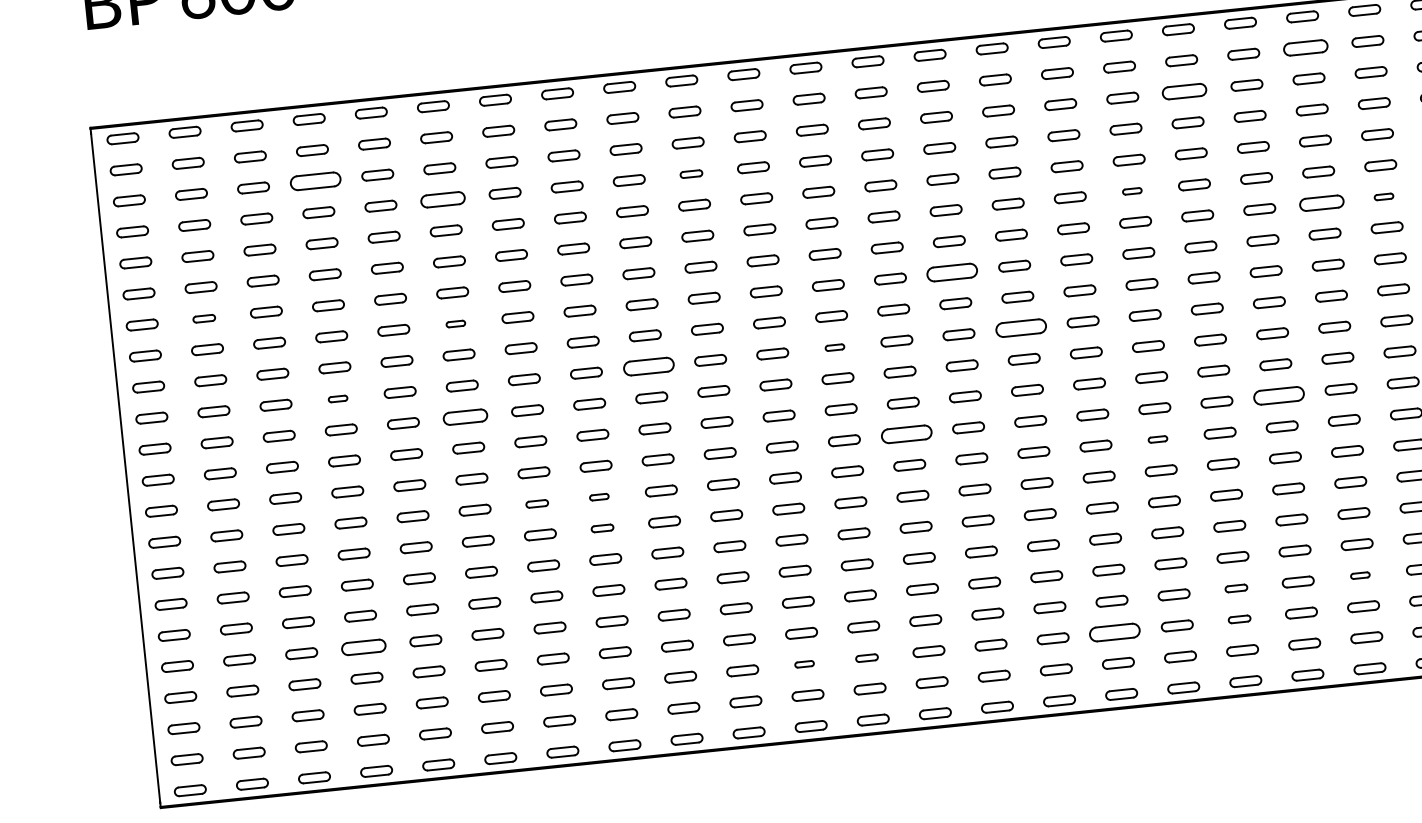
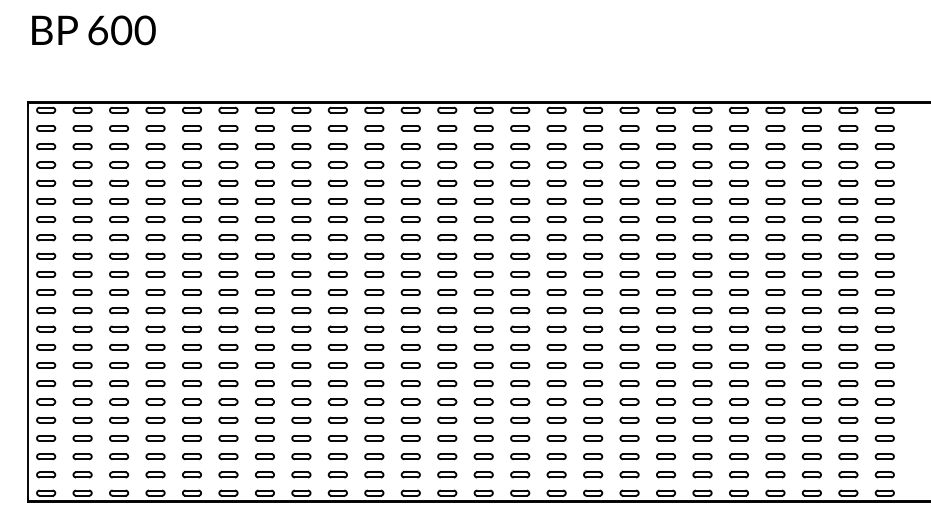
part: (1305, 47) -> (738, 128), size x0.71
part: (1185, 91) -> (666, 146), size x0.71
part: (691, 173) -> (374, 164), size x1.43
part: (315, 181) -> (155, 146), size x0.62
part: (1132, 191) -> (629, 201), size x1.67
part: (1384, 196) -> (775, 219), size x1.67
part: (443, 199) -> (228, 164), size x0.71
part: (1321, 202) -> (738, 219), size x0.71
part: (953, 271) -> (520, 237), size x0.62
part: (204, 318) -> (82, 219), size x1.43
part: (455, 323) -> (228, 237), size x1.67
part: (1020, 328) -> (556, 274), size x0.62
part: (835, 347) -> (447, 274), size x1.67
part: (647, 367) -> (337, 274), size x0.62
part: (1278, 394) -> (702, 328), size x0.62
part: (338, 399) -> (155, 274), size x1.67
part: (465, 416) -> (228, 292), size x0.71
part: (906, 433) -> (483, 328), size x0.62
part: (1157, 438) -> (629, 346), size x1.67
part: (599, 496) -> (301, 346), size x1.67
part: (536, 504) -> (264, 347), size x1.43
part: (602, 528) -> (301, 365), size x1.43
part: (1359, 575) -> (738, 438), size x1.67
part: (1236, 588) -> (666, 438), size x1.43
part: (1240, 619) -> (666, 456), size x1.43
part: (1115, 631) -> (593, 456), size x0.62
part: (363, 646) -> (155, 419), size x0.71
part: (867, 657) -> (447, 456), size x1.43
part: (804, 664) -> (410, 456), size x1.67

